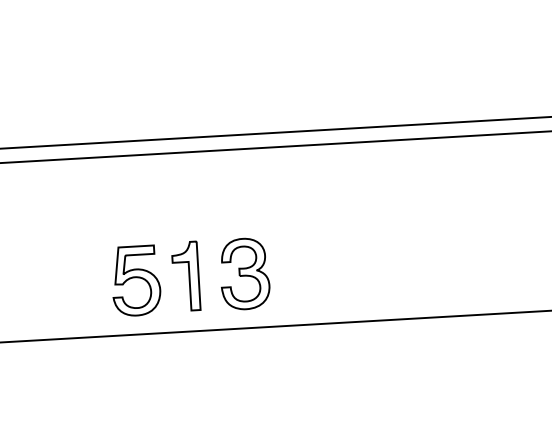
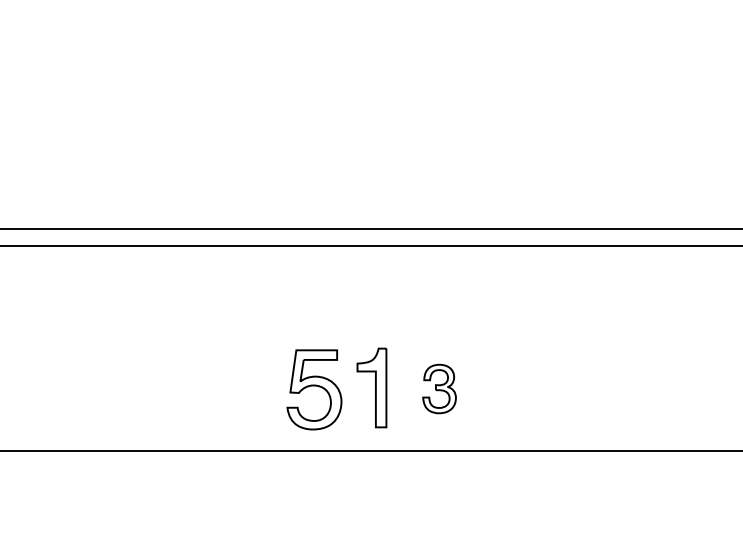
part: (244, 273) -> (439, 388), size x0.6

